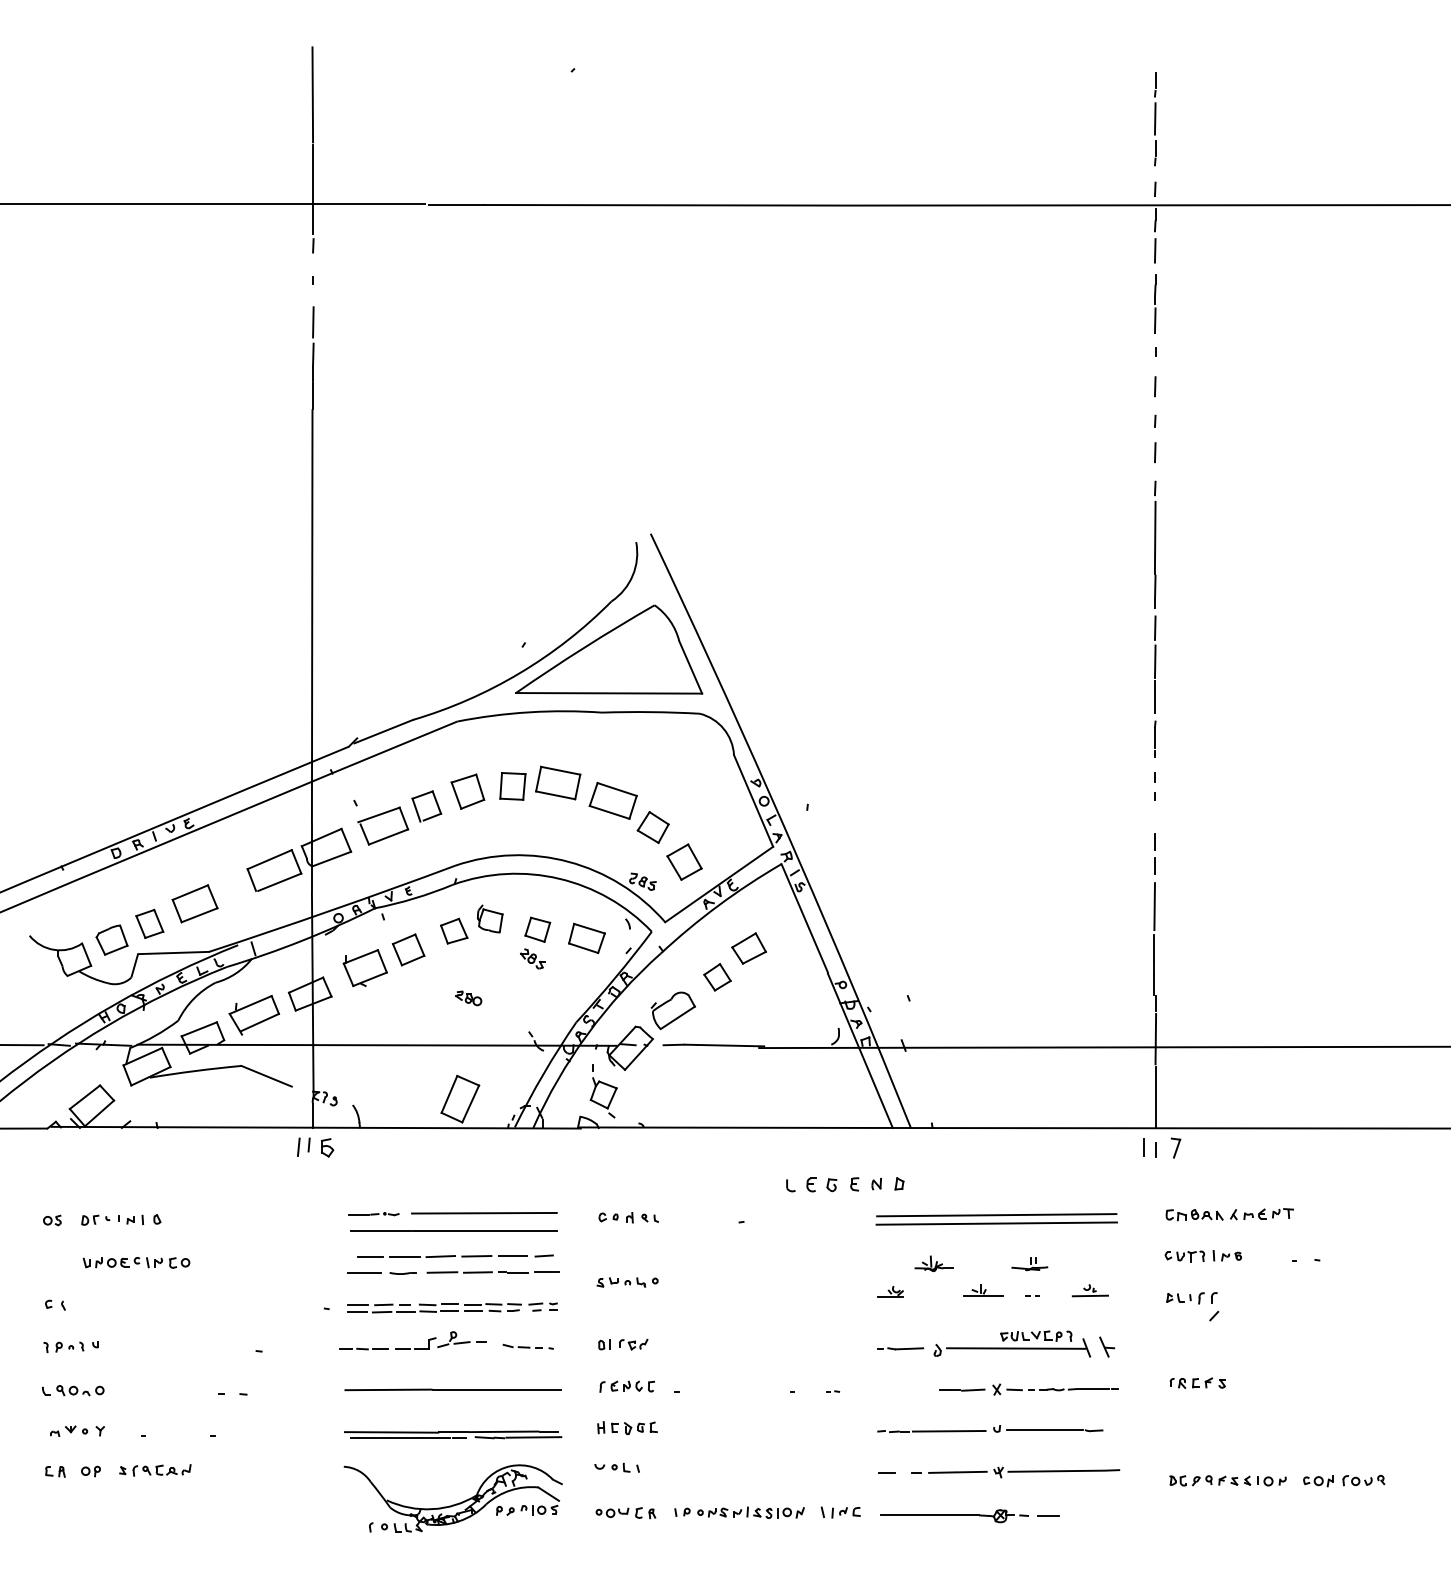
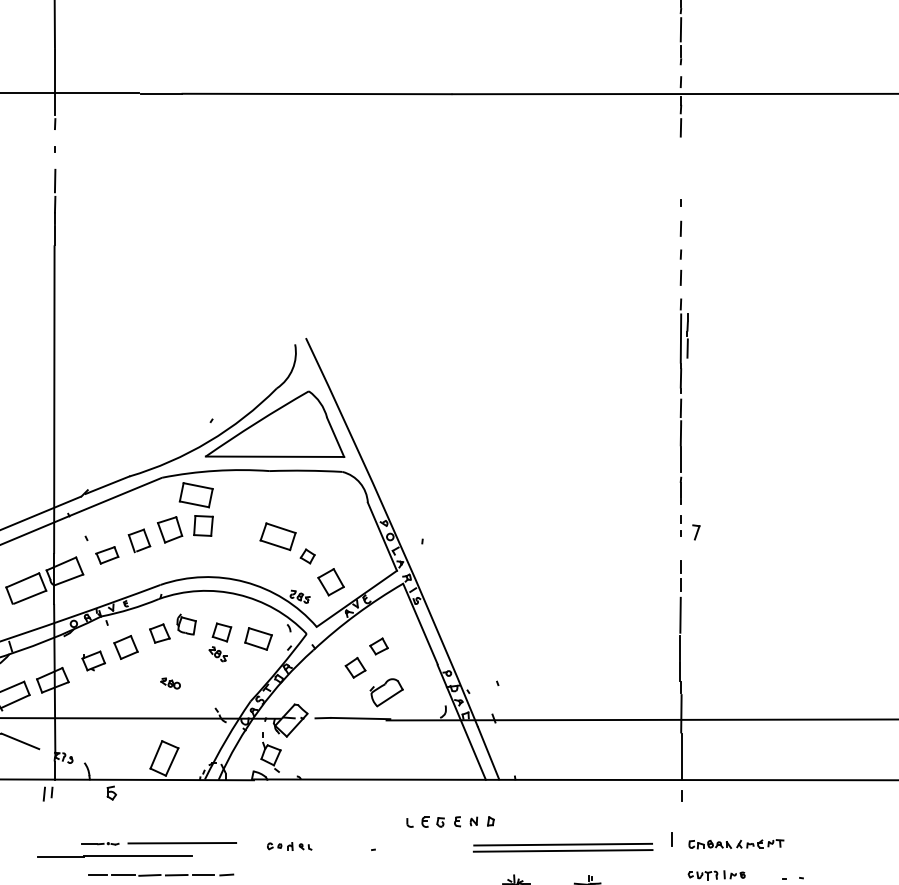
line: (1155, 303) -> (687, 335), moved
part: (558, 782) -> (196, 494), moved
part: (383, 825) -> (107, 554), size x0.6
part: (652, 827) -> (307, 556), size x0.6
part: (748, 948) -> (378, 646), size x0.7
part: (364, 967) -> (93, 660), size x0.7
part: (672, 1010) -> (386, 692), moved
part: (327, 1147) -> (111, 792), moved
line: (1143, 1147) -> (672, 839), moved
part: (1175, 1147) -> (696, 531), moved
line: (453, 1230) -> (114, 856), moved

